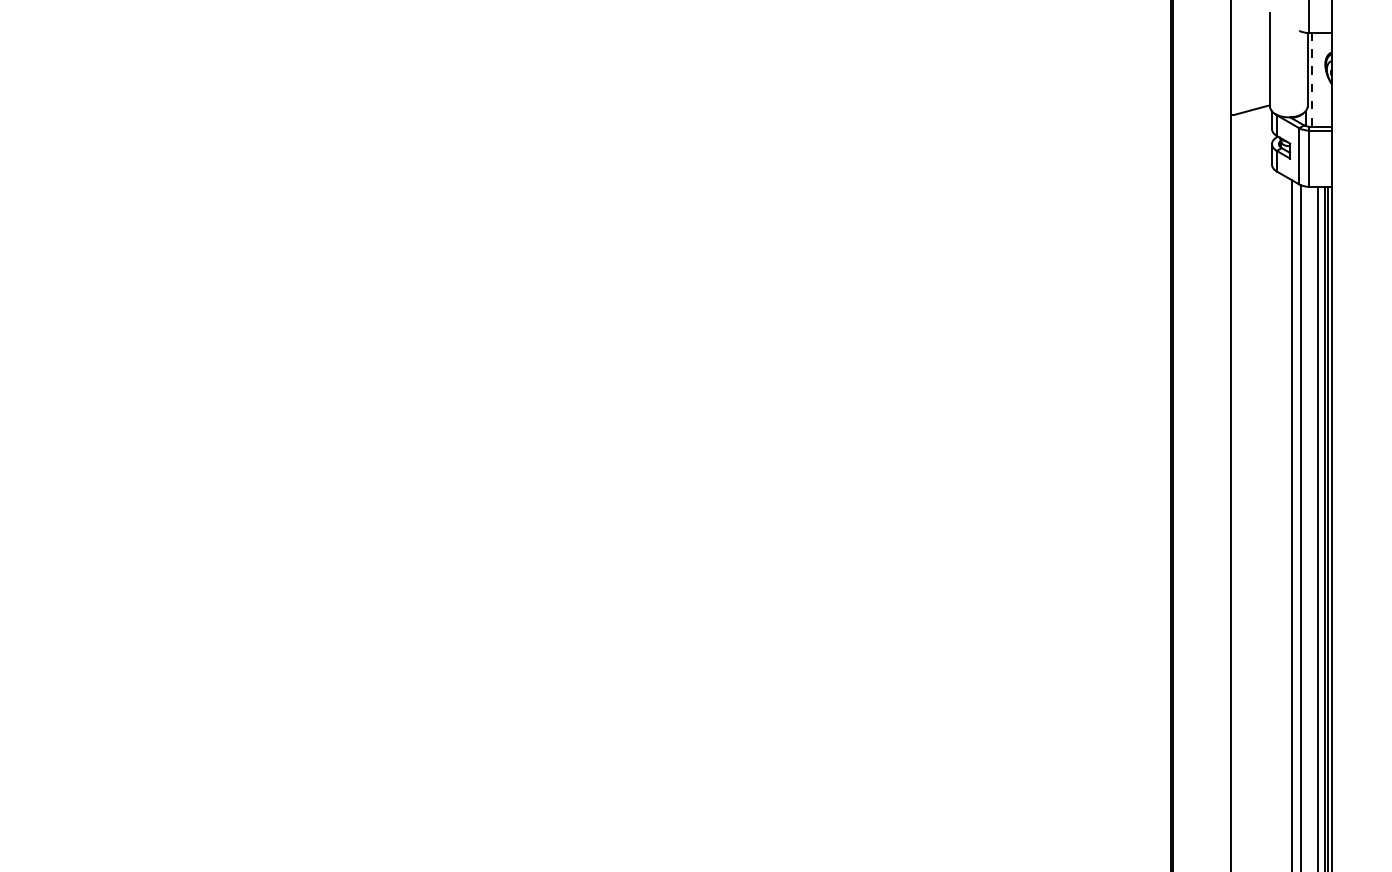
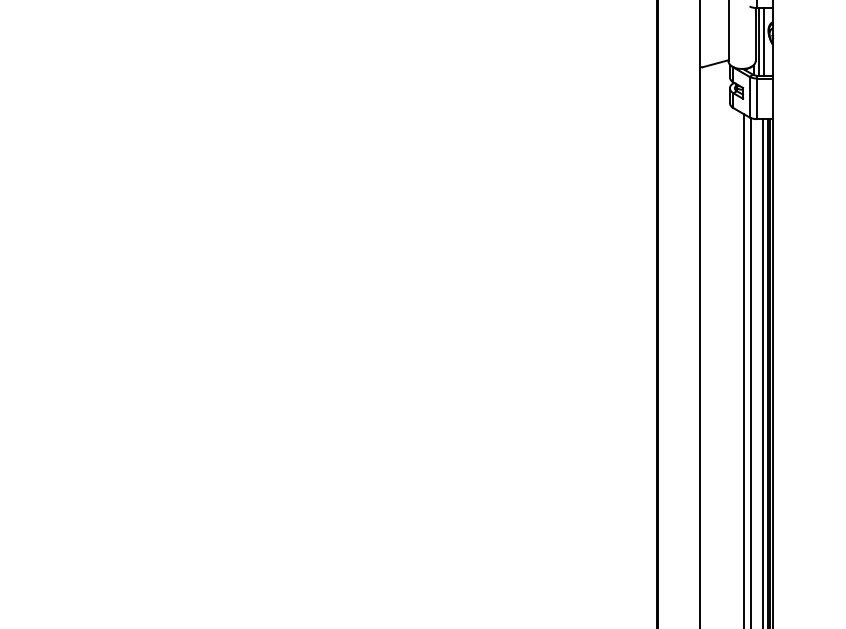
line: (1312, 79) -> (759, 41), dashed -> solid
line: (1318, 79) -> (763, 41), added

